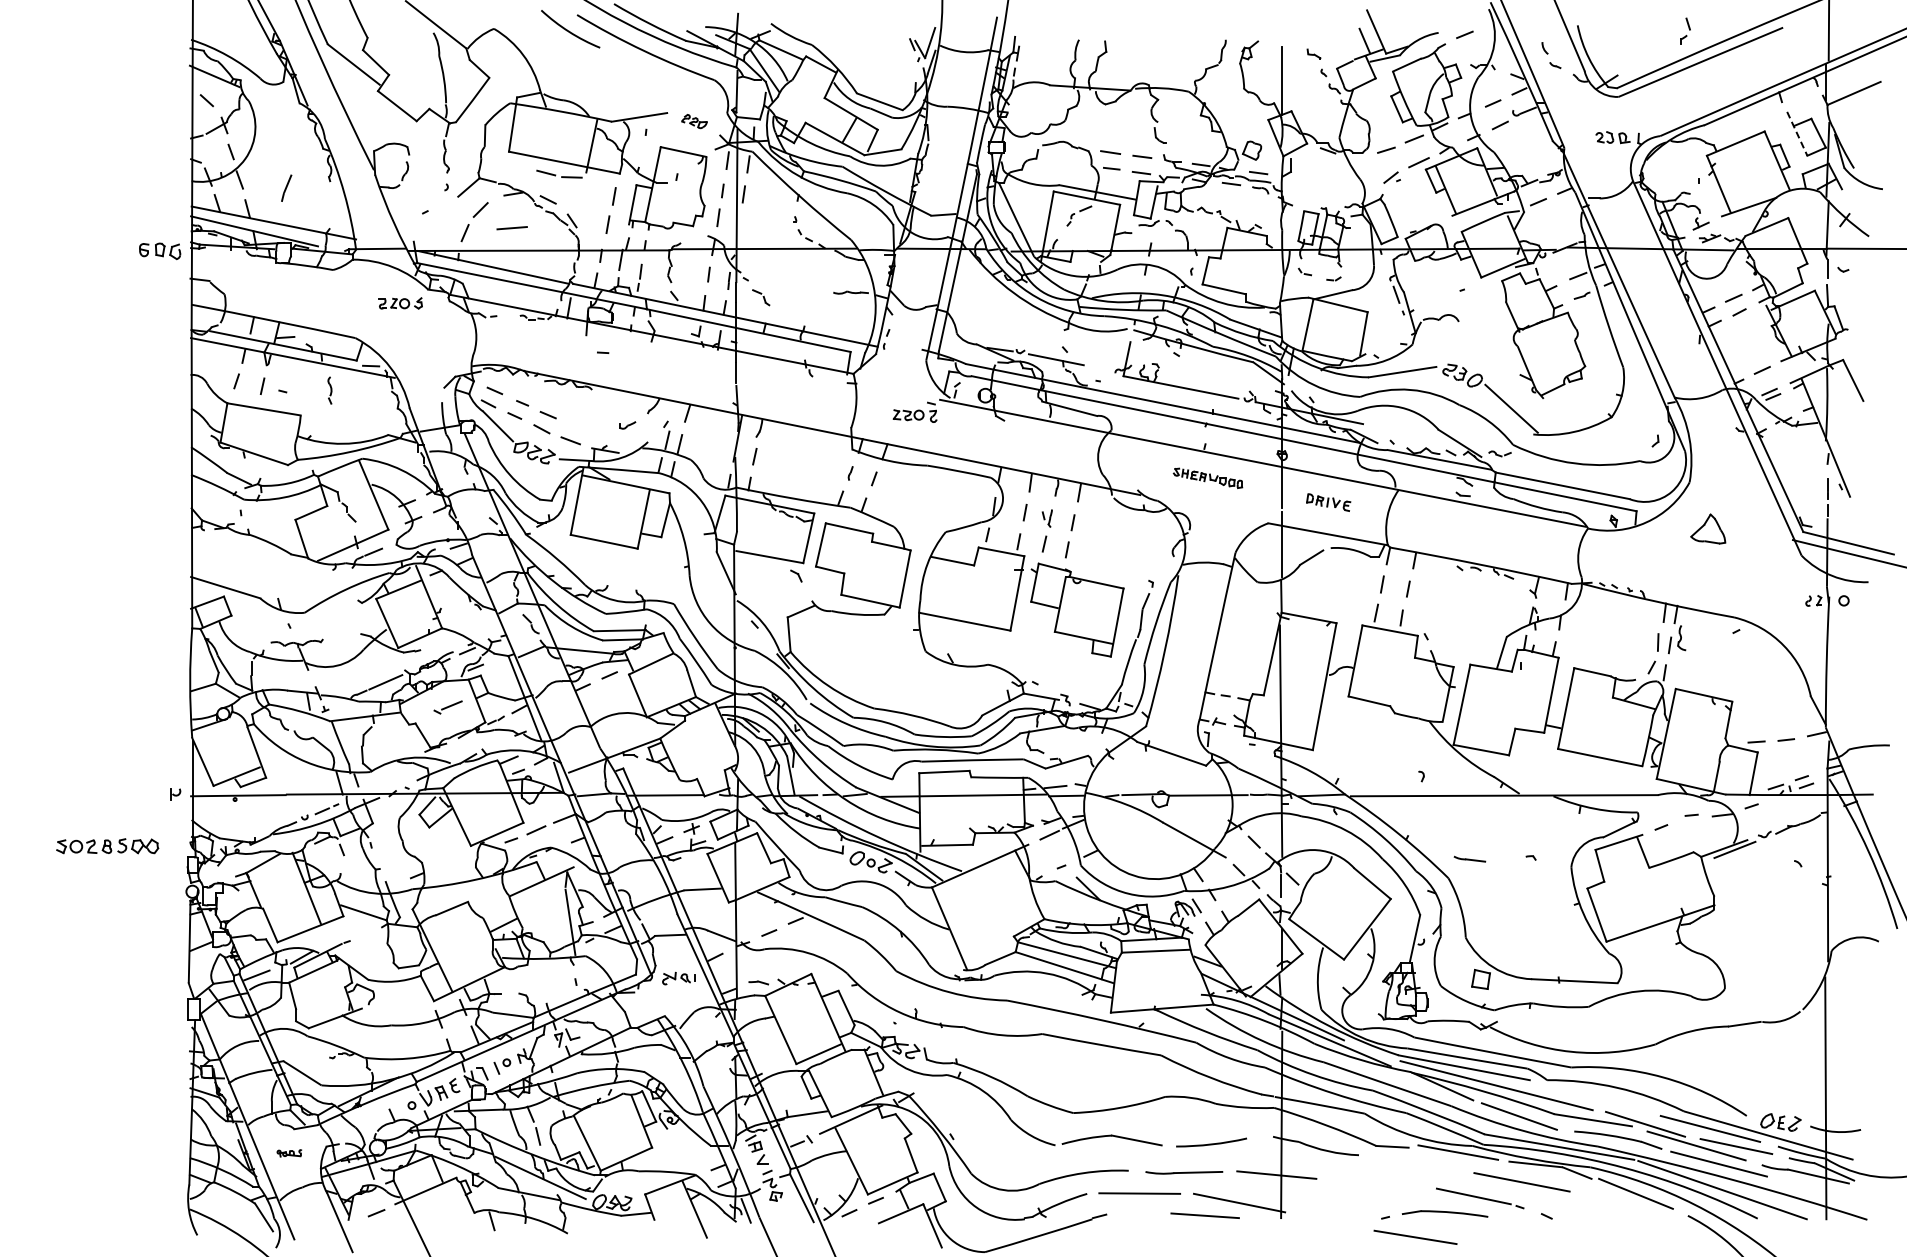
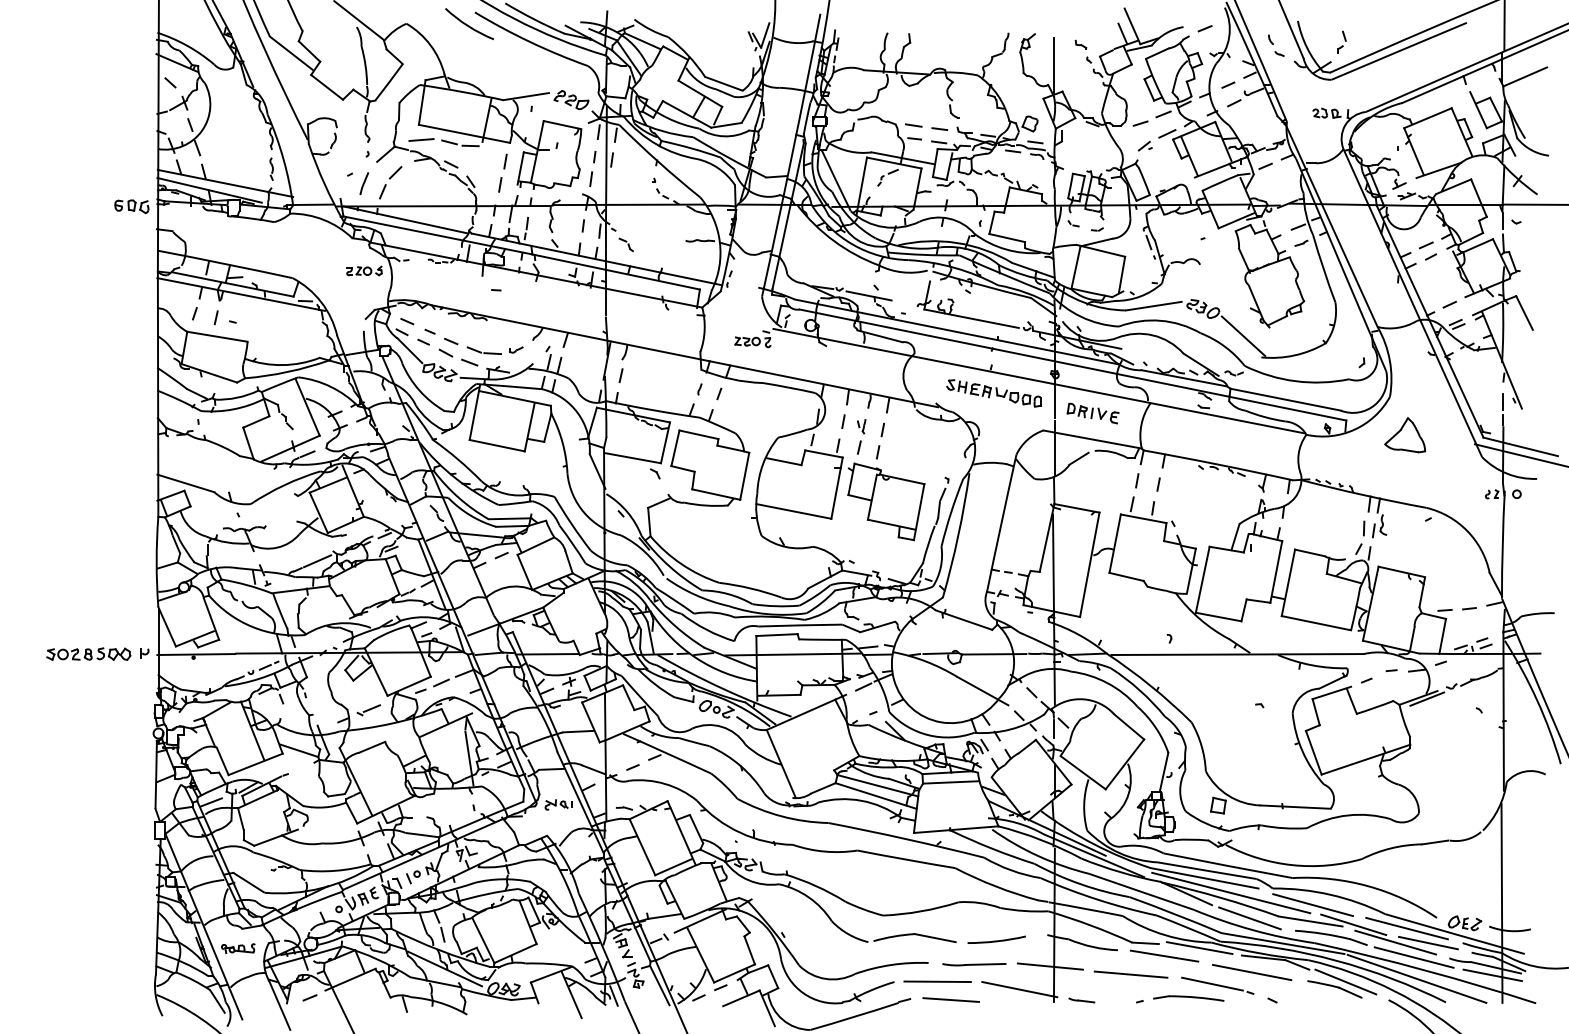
part: (1685, 30) -> (1342, 41), moved
part: (694, 121) -> (571, 99), size x1.67
line: (1797, 134) -> (1478, 110), dashed -> solid
line: (286, 187) -> (364, 183), moved
line: (511, 228) -> (420, 140), moved
part: (400, 303) -> (364, 271), moved
part: (329, 390) -> (271, 169), moved
part: (588, 426) -> (484, 350), added
part: (1207, 478) -> (993, 393), size x1.67
part: (1328, 502) -> (1092, 413), size x1.43
part: (1708, 528) -> (1405, 434), size x1.43
part: (447, 707) -> (368, 710), moved
part: (107, 846) -> (88, 654), moved
part: (1469, 858) -> (1081, 999), moved
line: (1595, 1100) -> (1312, 905), added
part: (289, 1153) -> (238, 948), size x1.67
line: (1374, 1184) -> (1130, 974), added
line: (1814, 1185) -> (1492, 975), added
part: (1622, 1202) -> (1334, 989), added
line: (1204, 1215) -> (950, 999), moved
line: (1415, 1236) -> (1164, 955), moved

